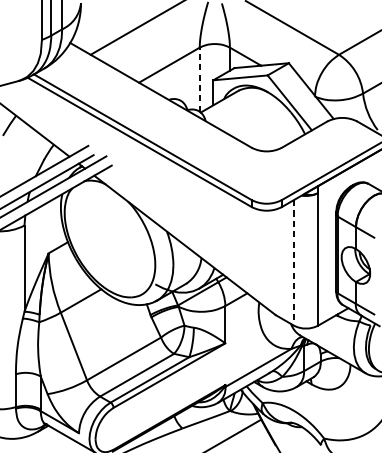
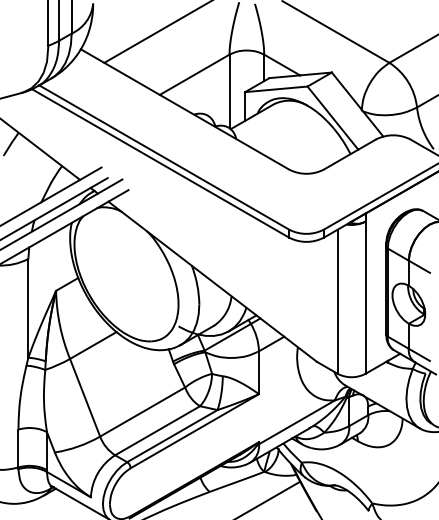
line: (199, 79) -> (229, 91), dashed -> solid
line: (293, 263) -> (337, 302), dashed -> solid

